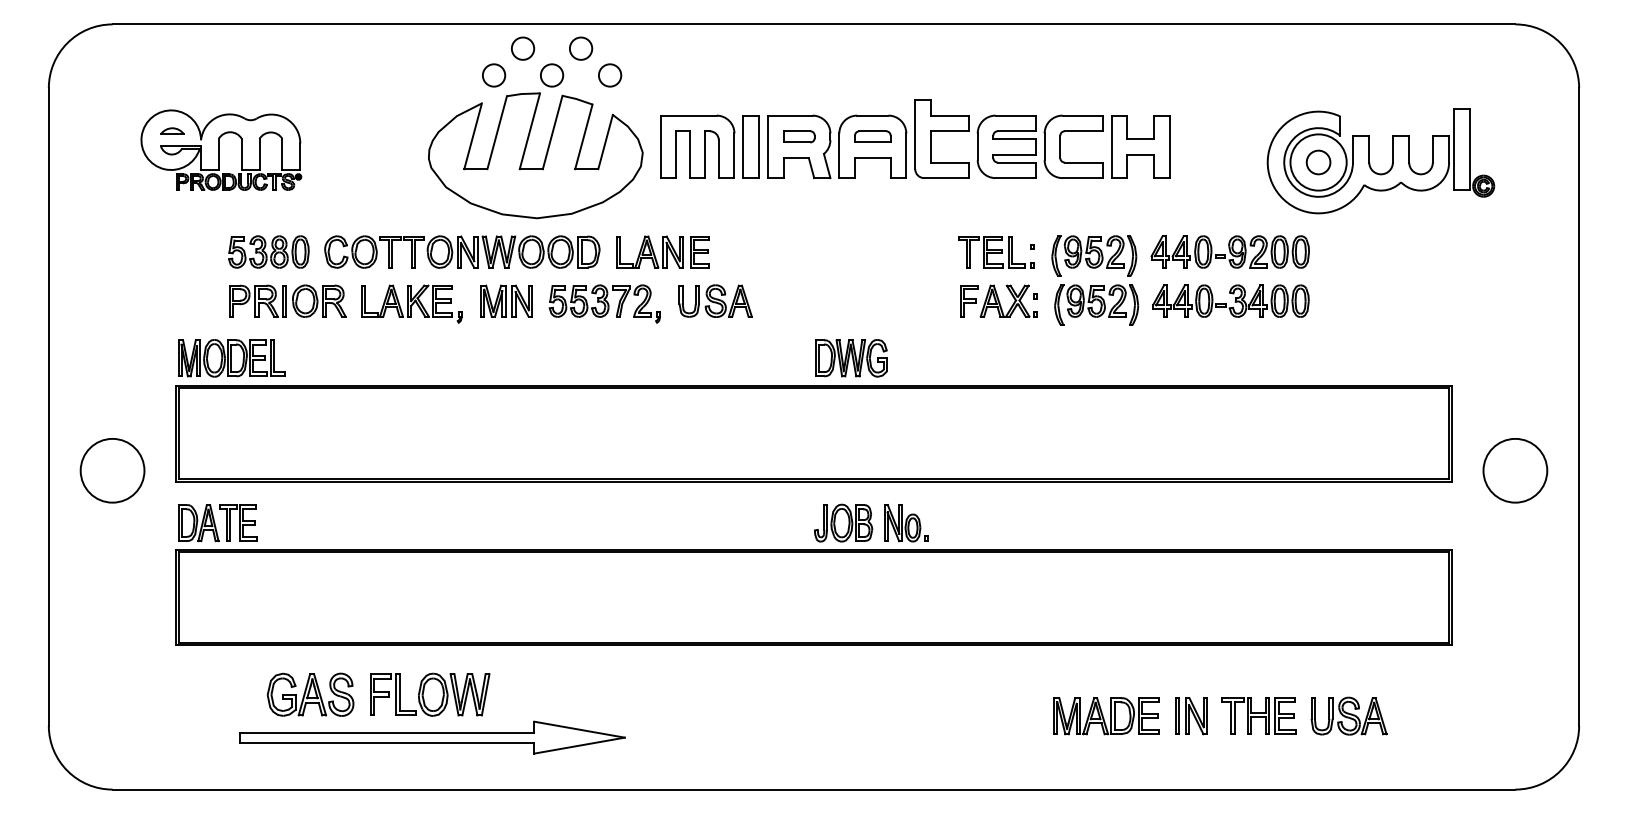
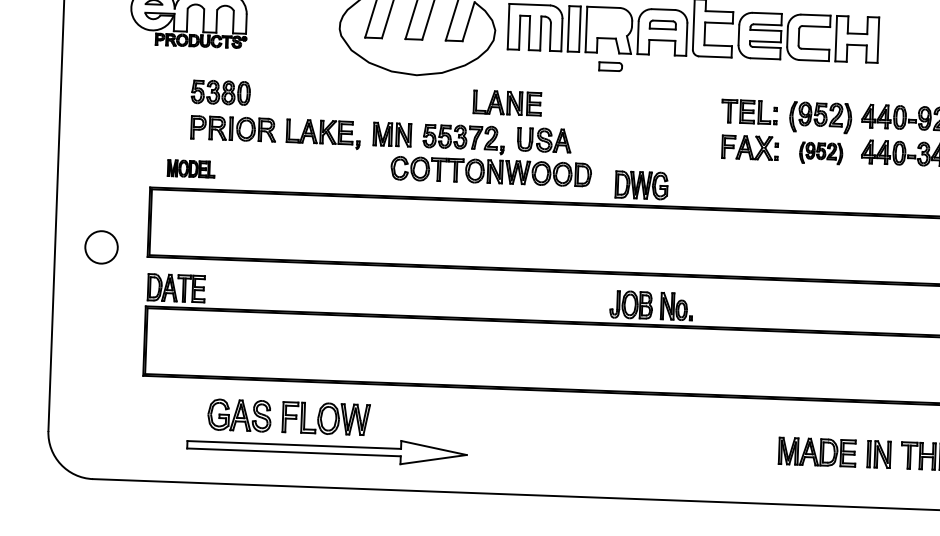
part: (799, 136) -> (610, 66), moved
part: (462, 251) -> (491, 171), moved
part: (1096, 304) -> (821, 152), size x0.7
part: (231, 358) -> (190, 168), size x0.6
circle: (112, 470) -> (101, 247), size x0.7

